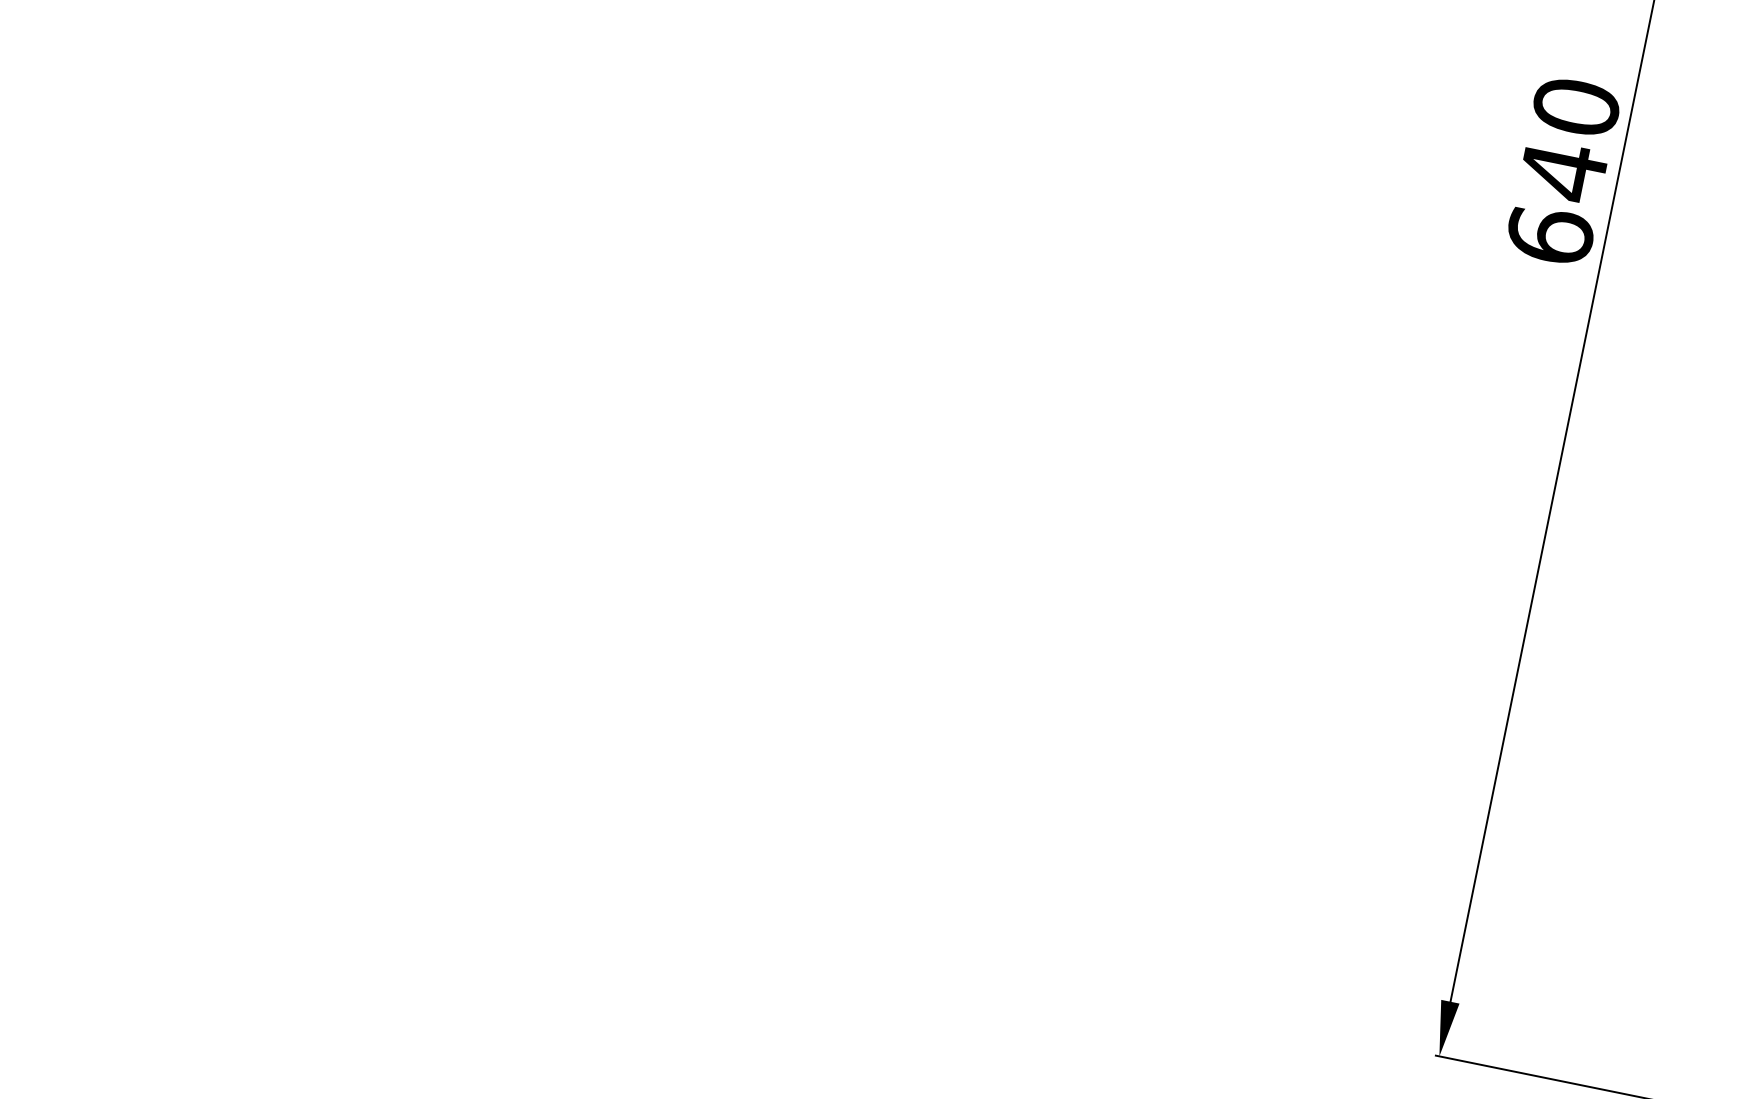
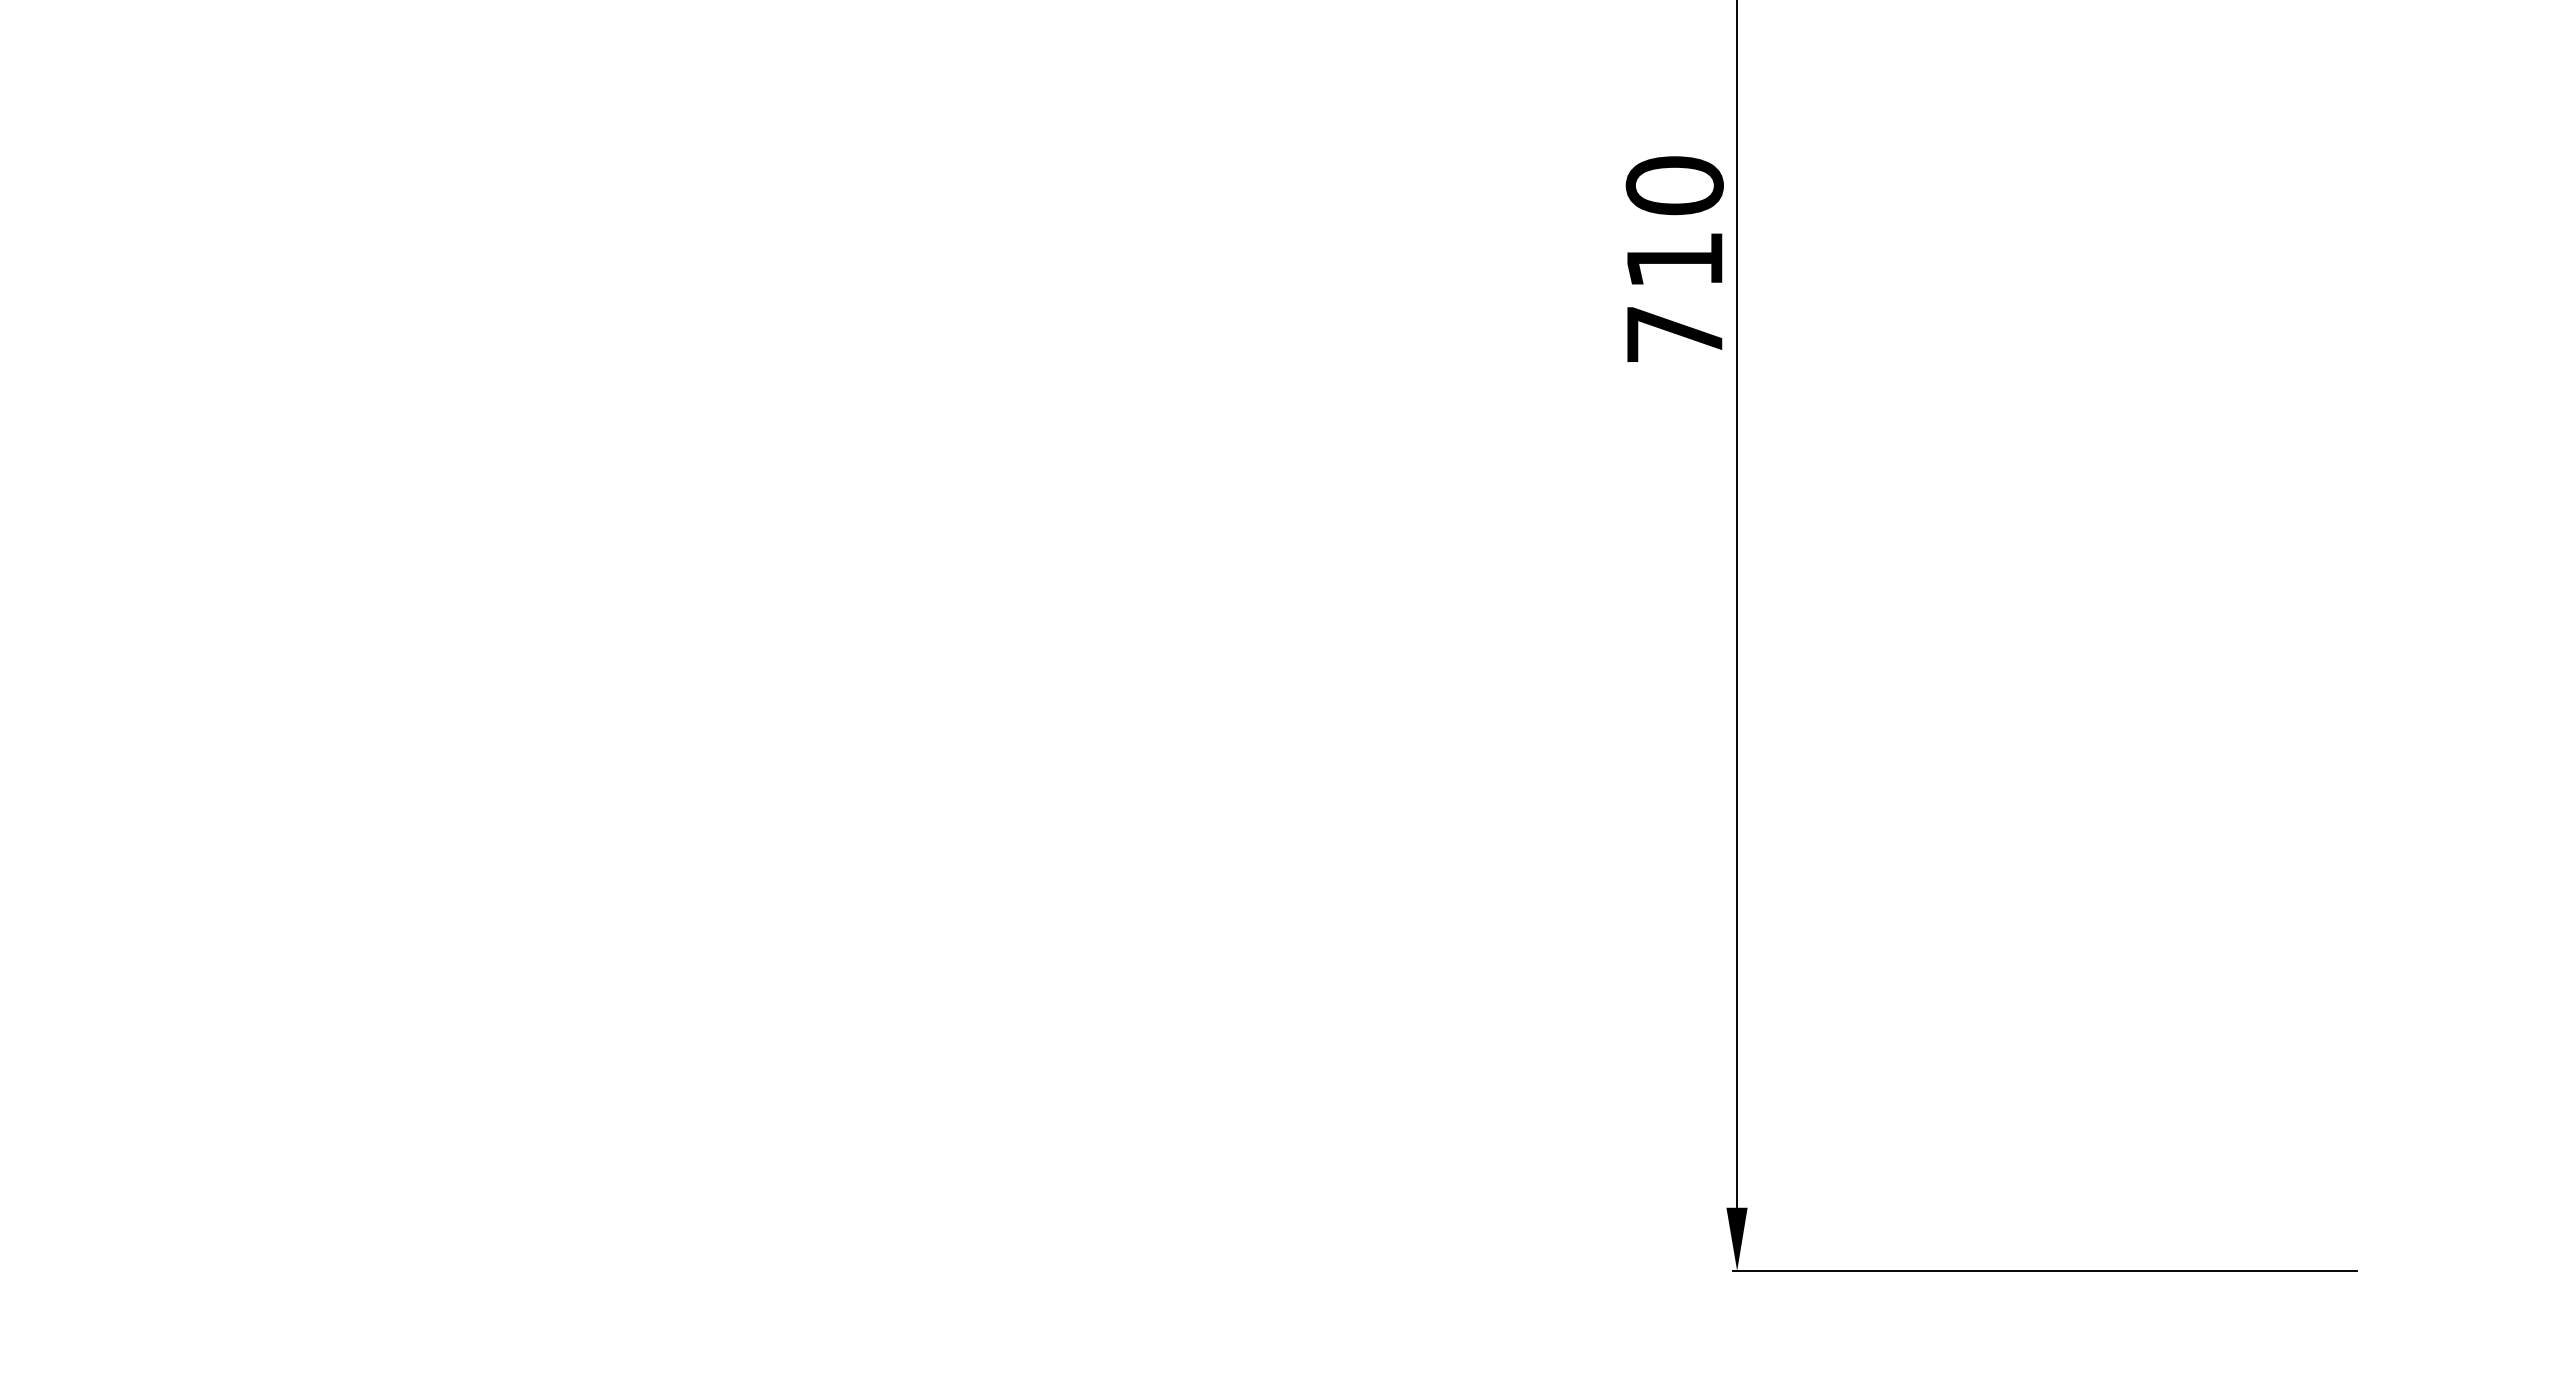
text: (1556, 202) -> (1674, 296), 640 -> 710

